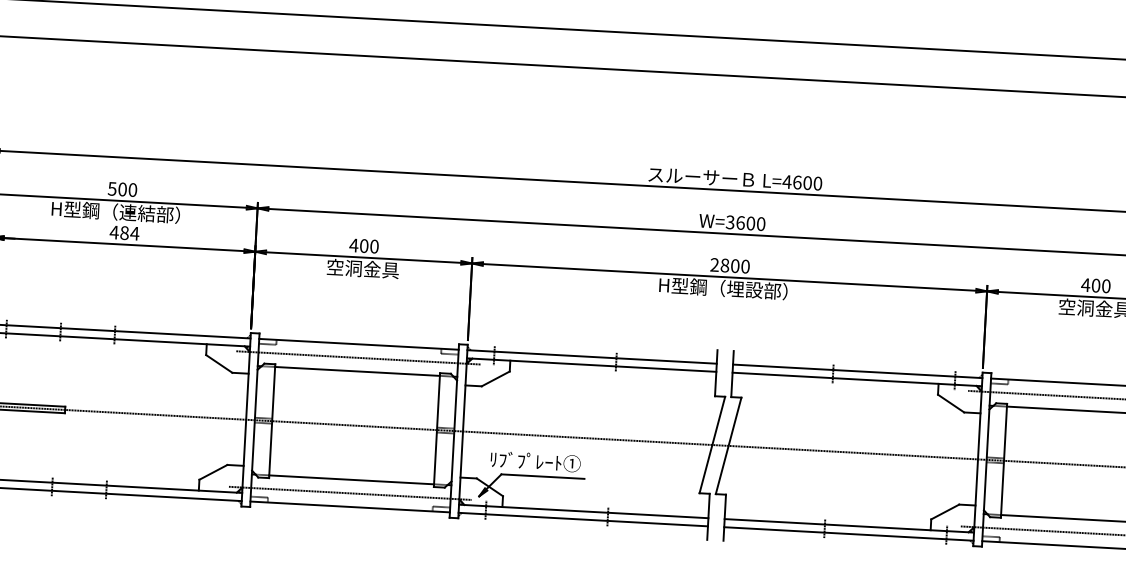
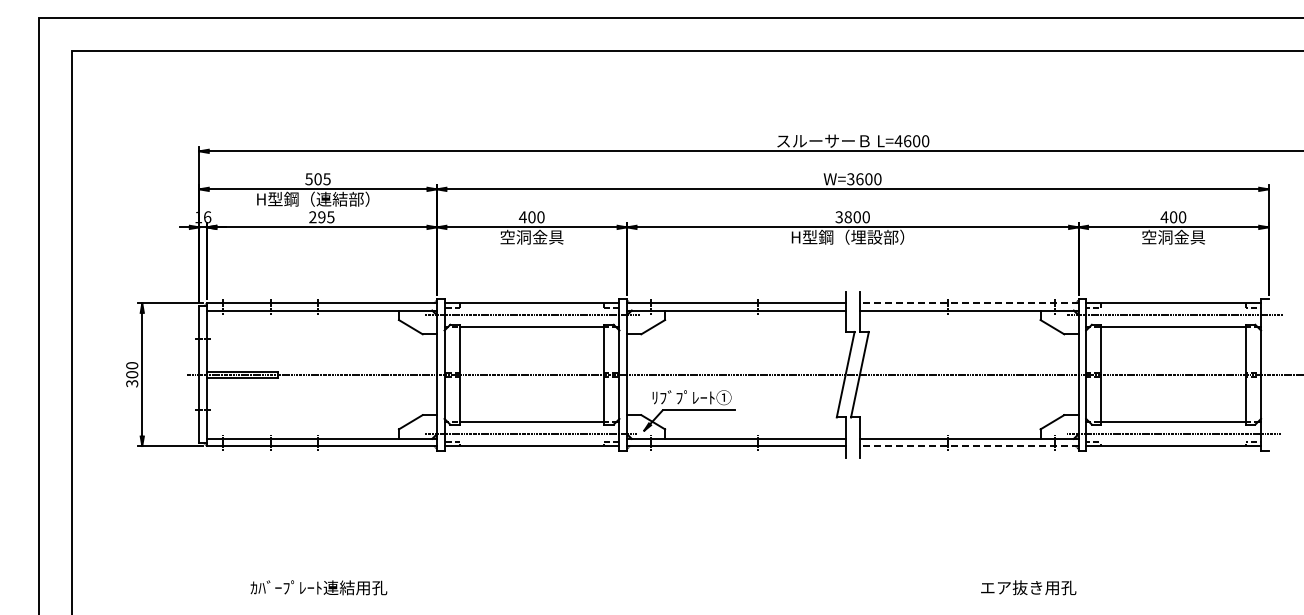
text: (132, 190) -> (326, 179), 500 -> 505
text: (124, 233) -> (321, 217), 484 -> 295
text: (713, 265) -> (838, 217), 2800 -> 3800
line: (856, 371) -> (968, 303), solid -> dashed
line: (848, 534) -> (968, 446), solid -> dashed

